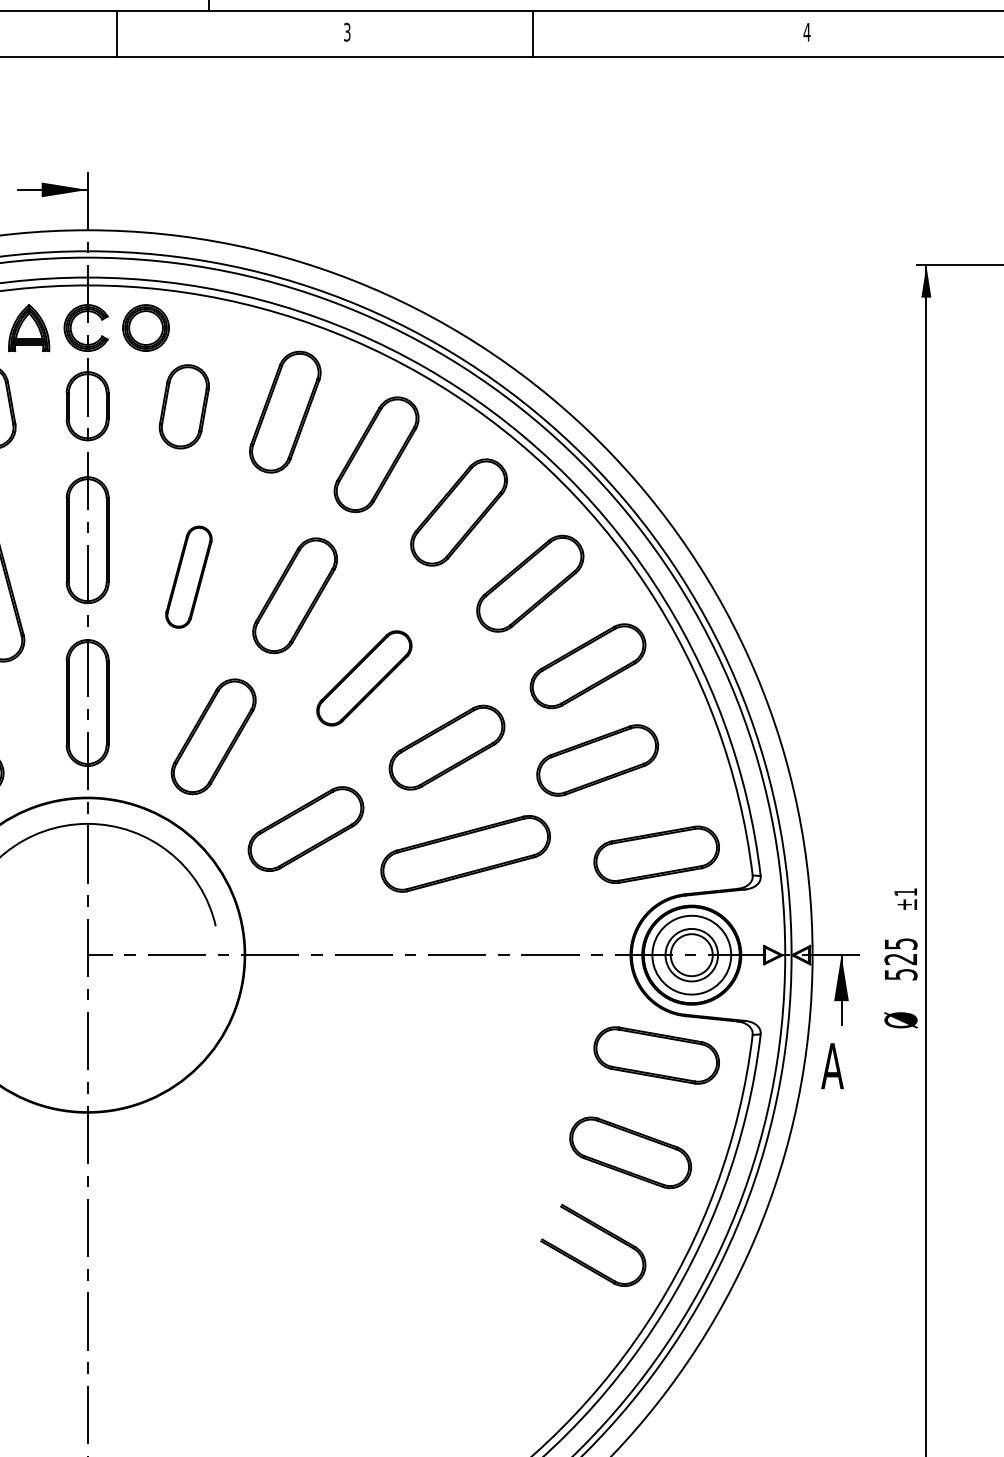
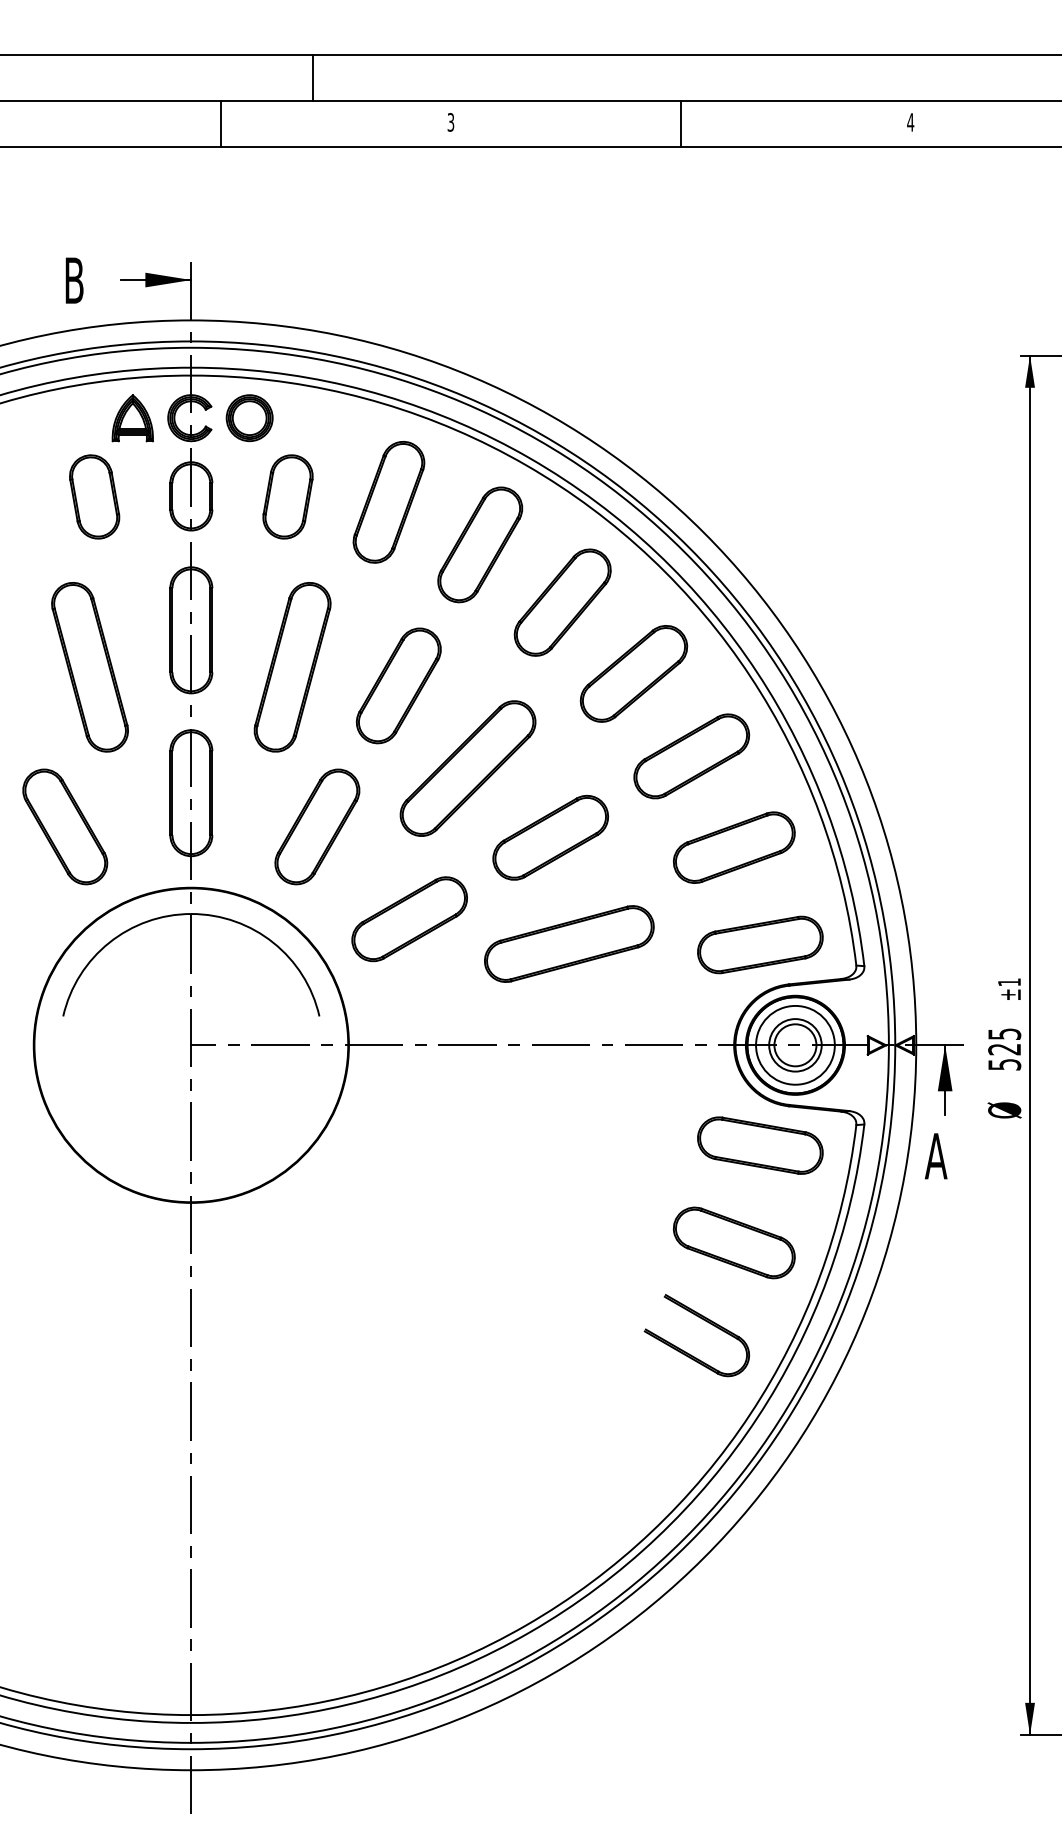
line: (532, 33) -> (680, 123), moved
part: (188, 577) -> (292, 667), size x1.67
part: (363, 678) -> (467, 768), size x1.43
part: (596, 760) -> (733, 847), moved

